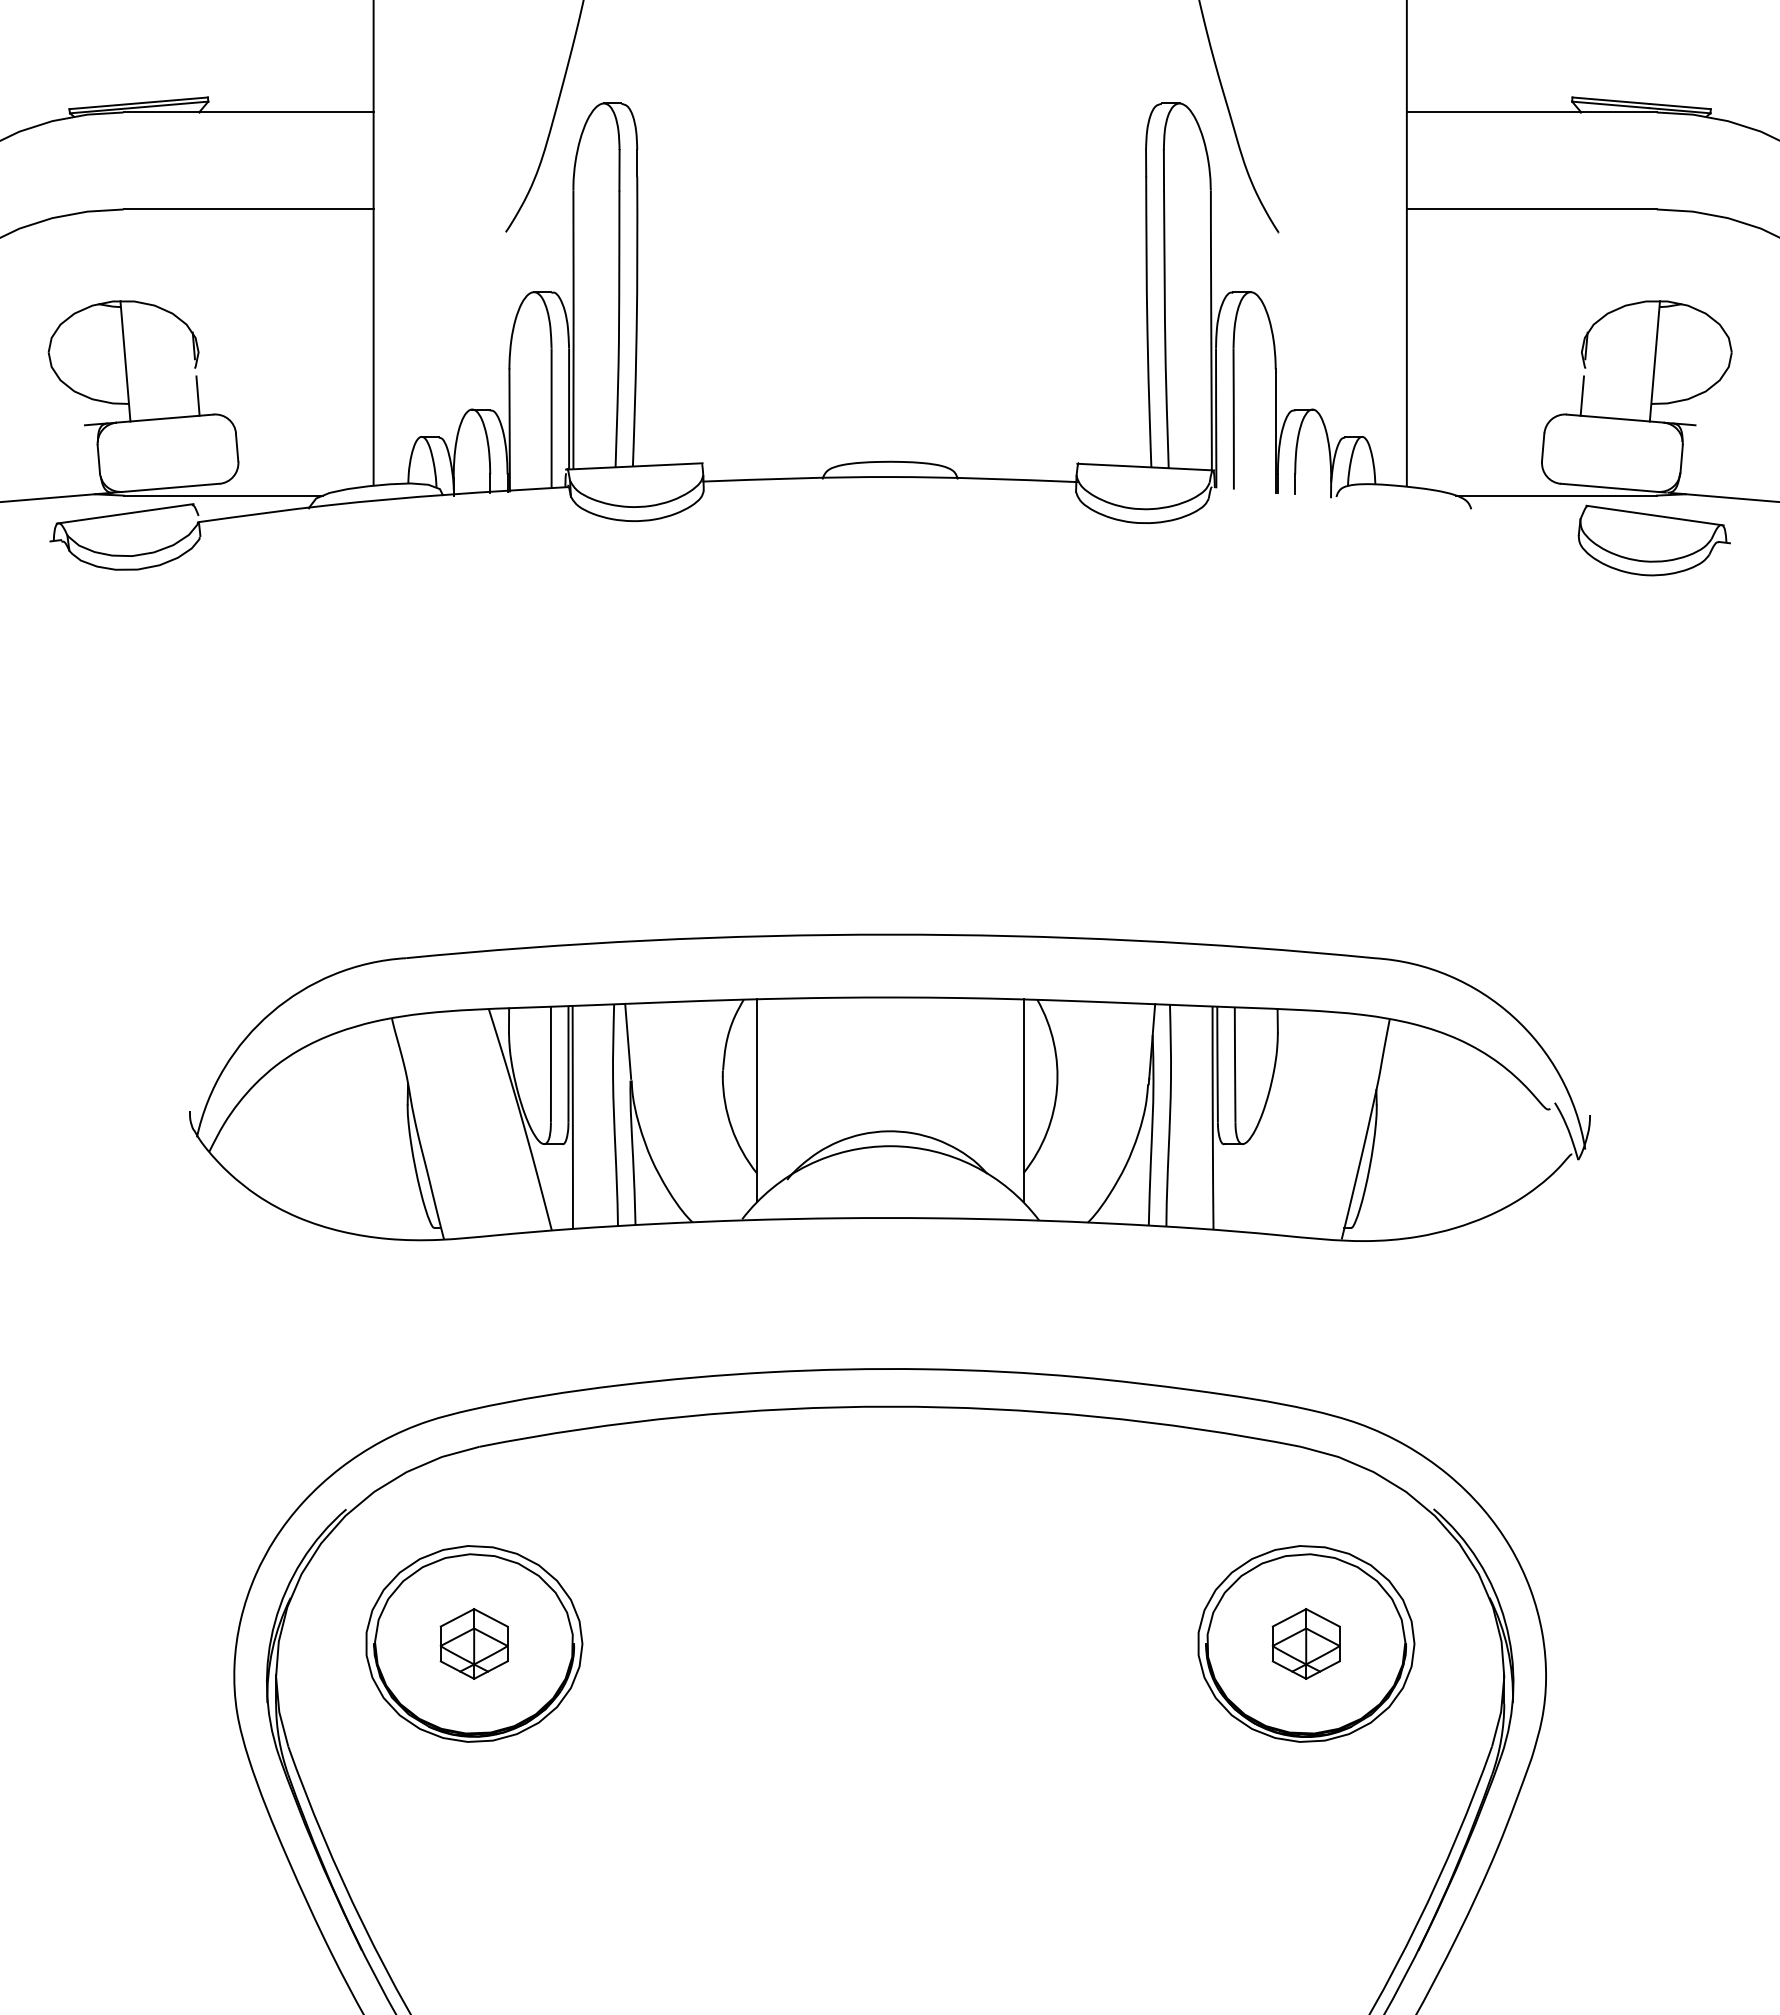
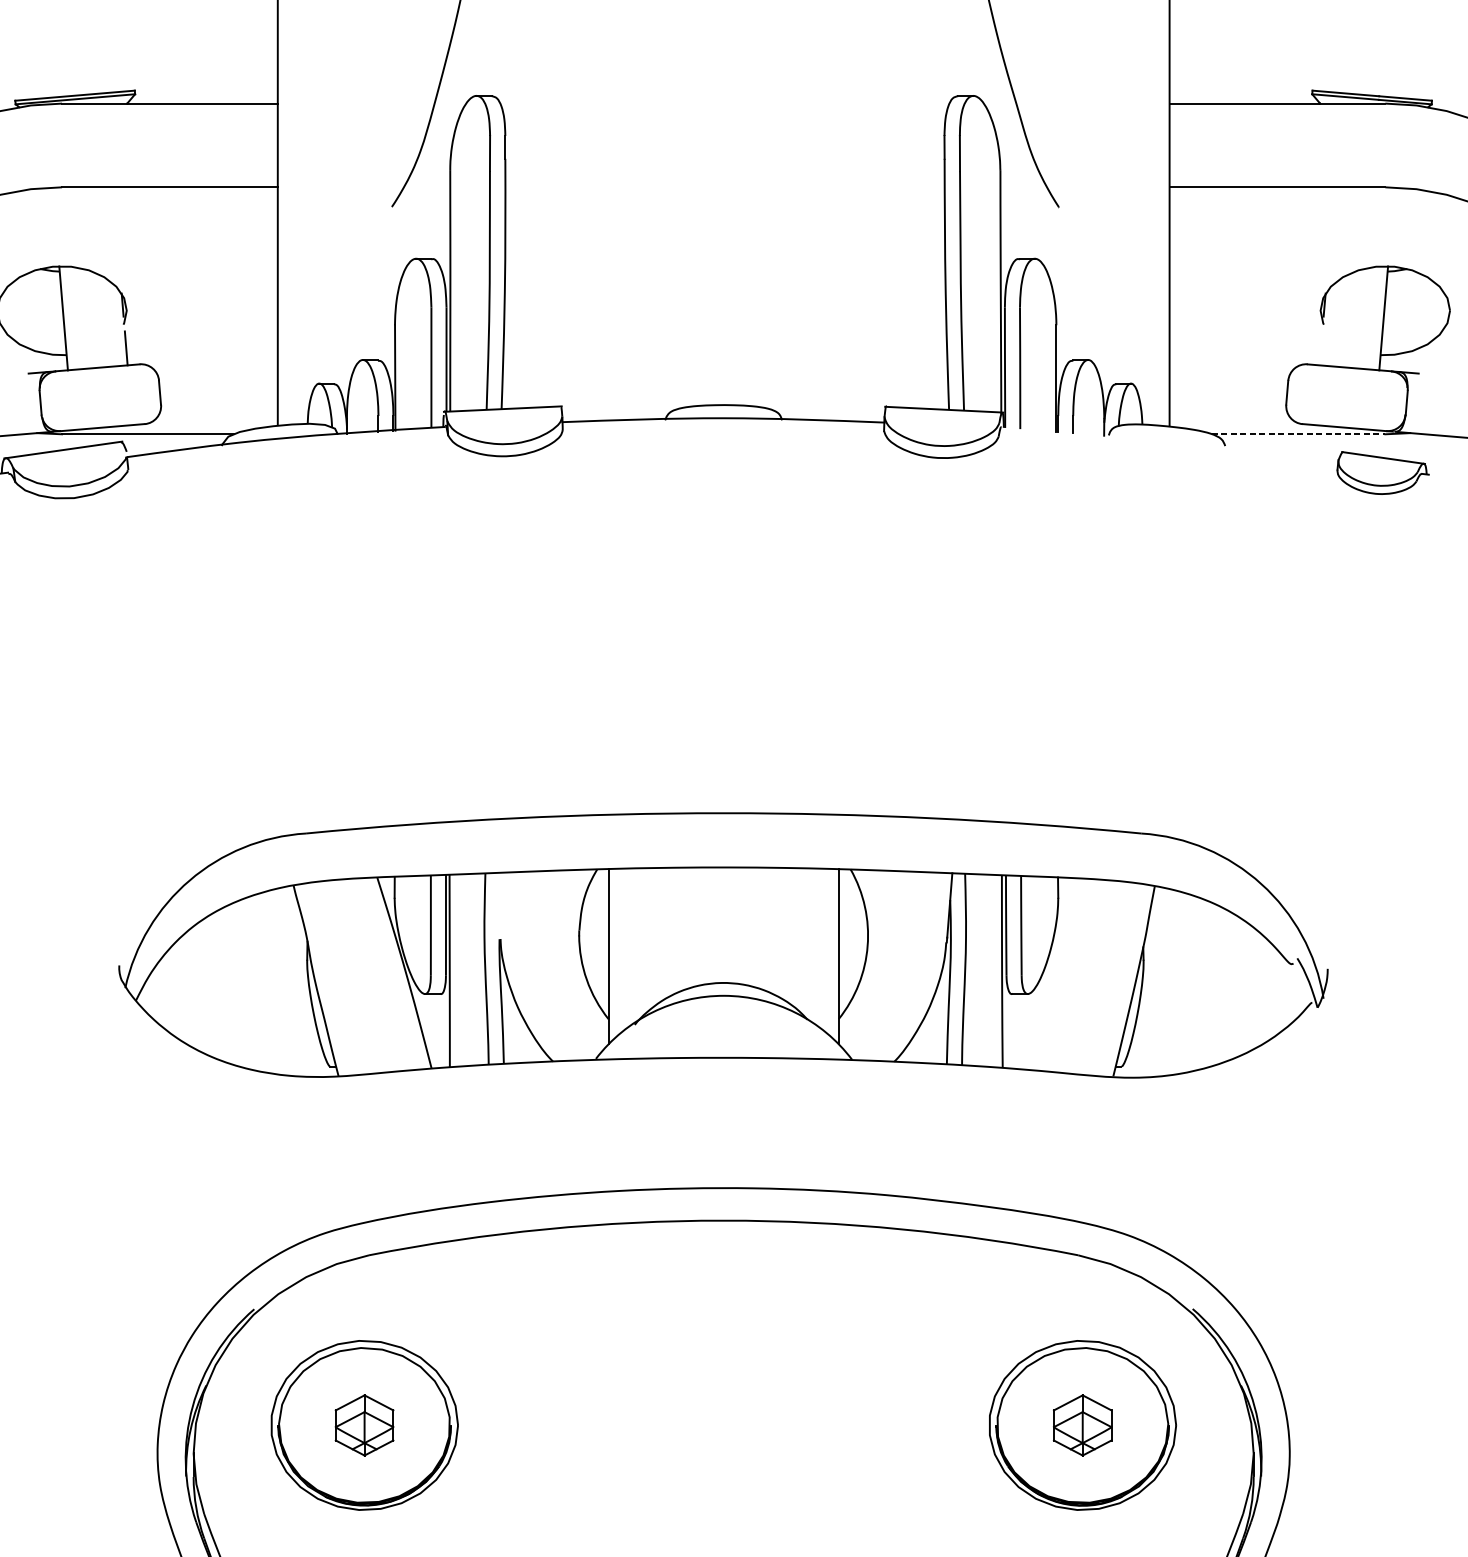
line: (1582, 395) -> (1321, 347), removed
line: (1556, 495) -> (1298, 434), solid -> dashed
part: (1653, 540) -> (1382, 473), size x0.7
line: (628, 1040) -> (497, 904), removed

